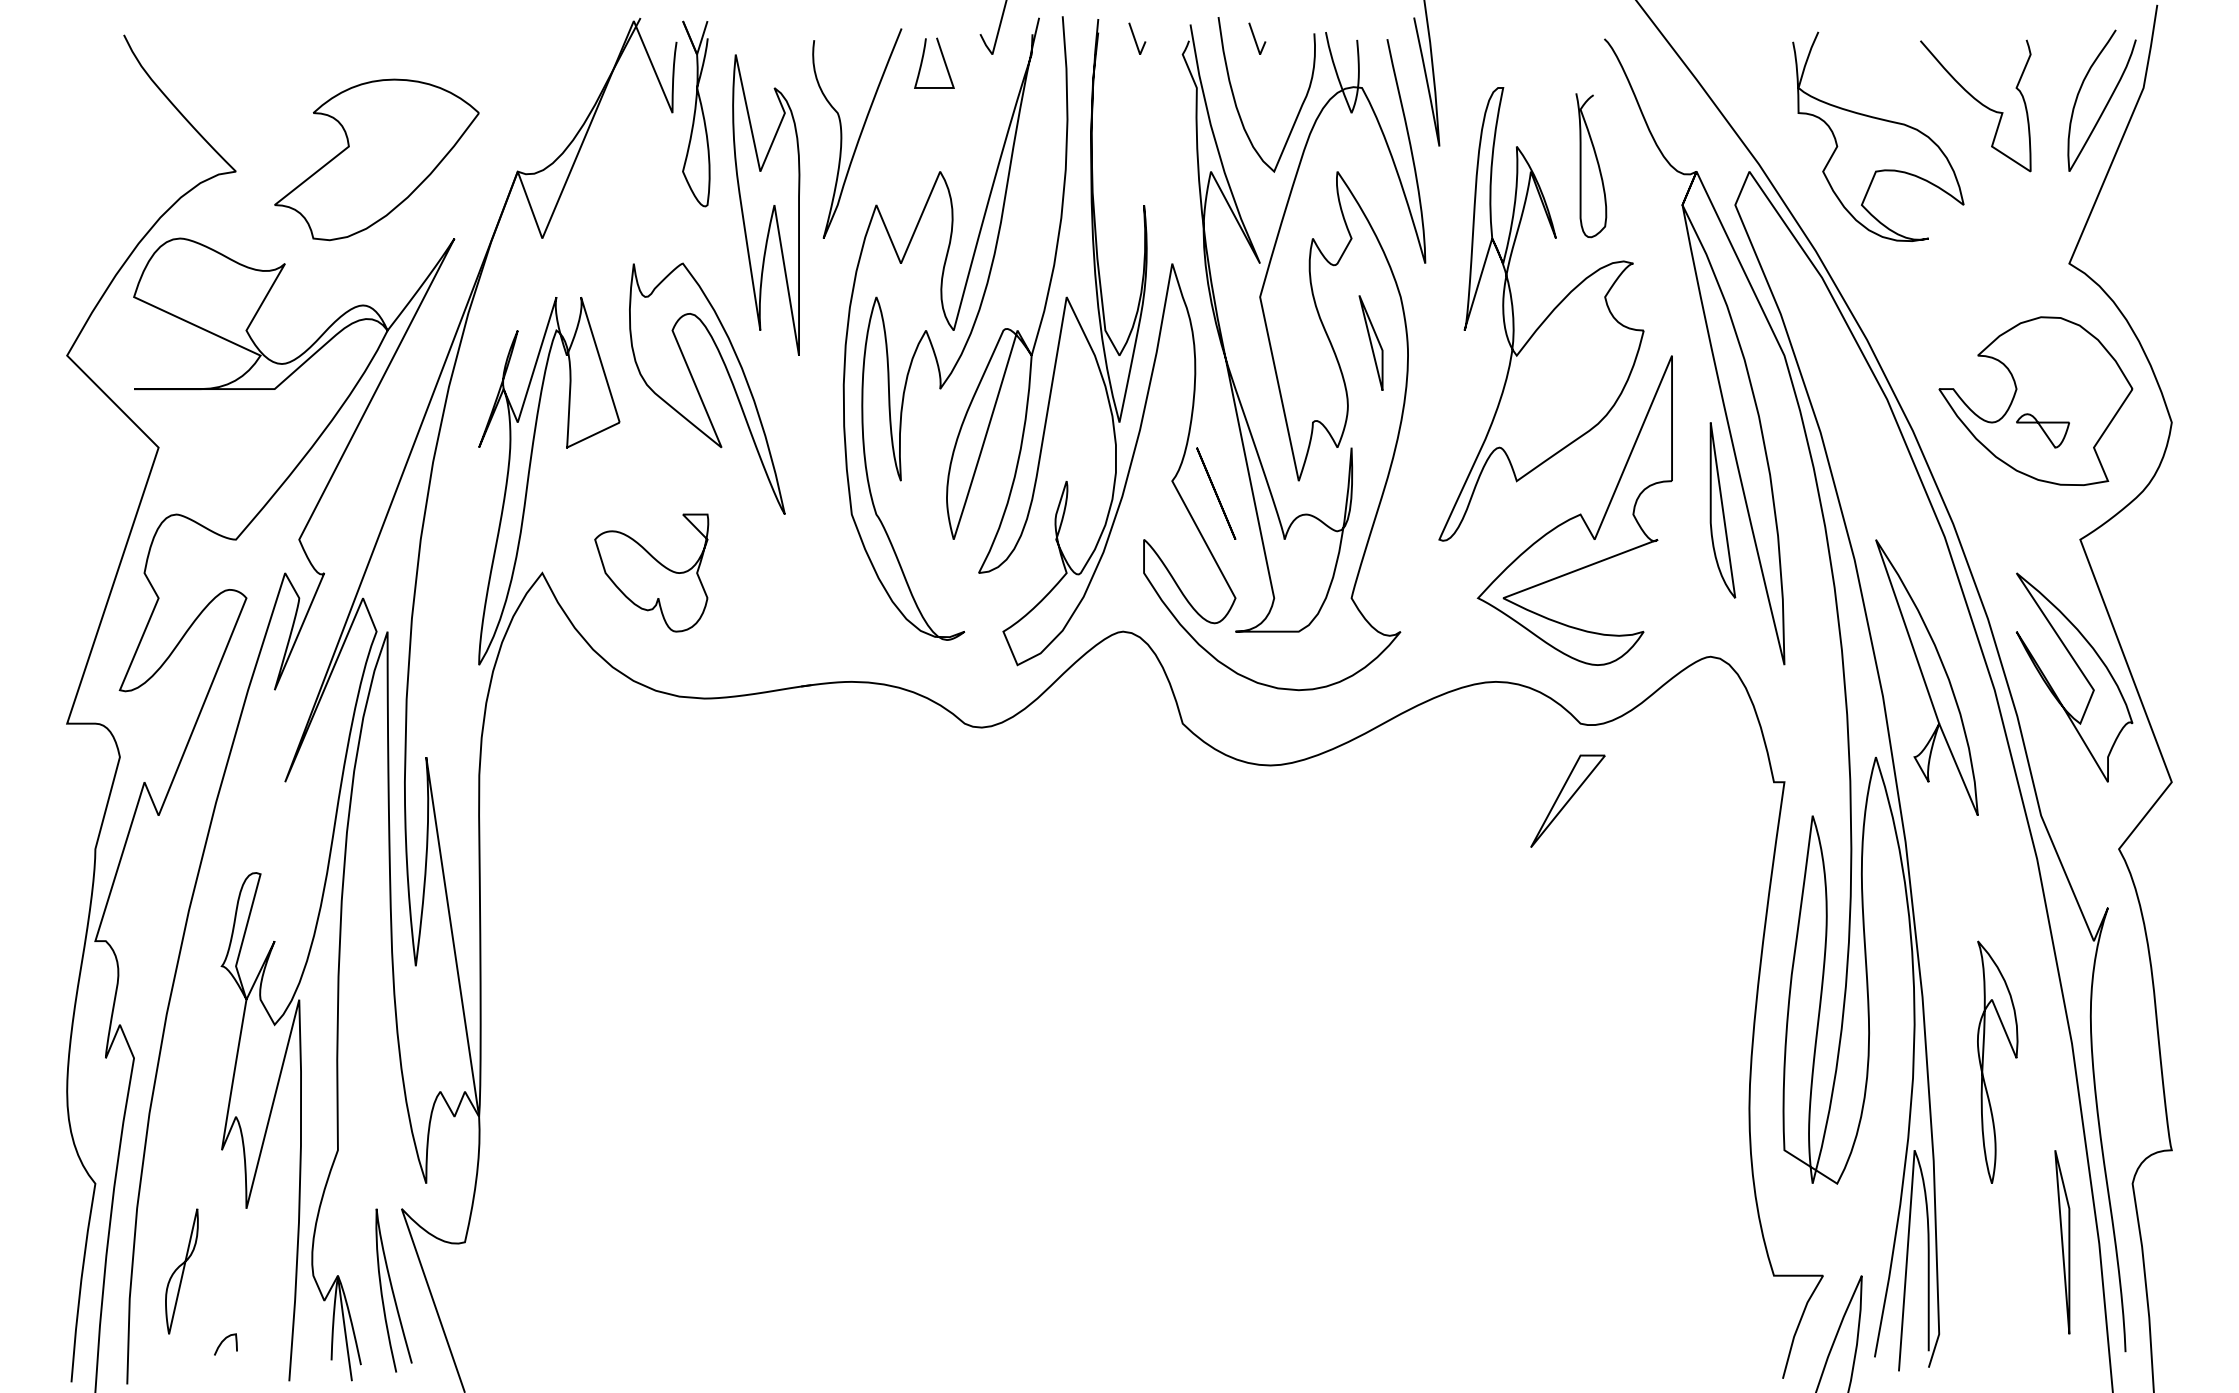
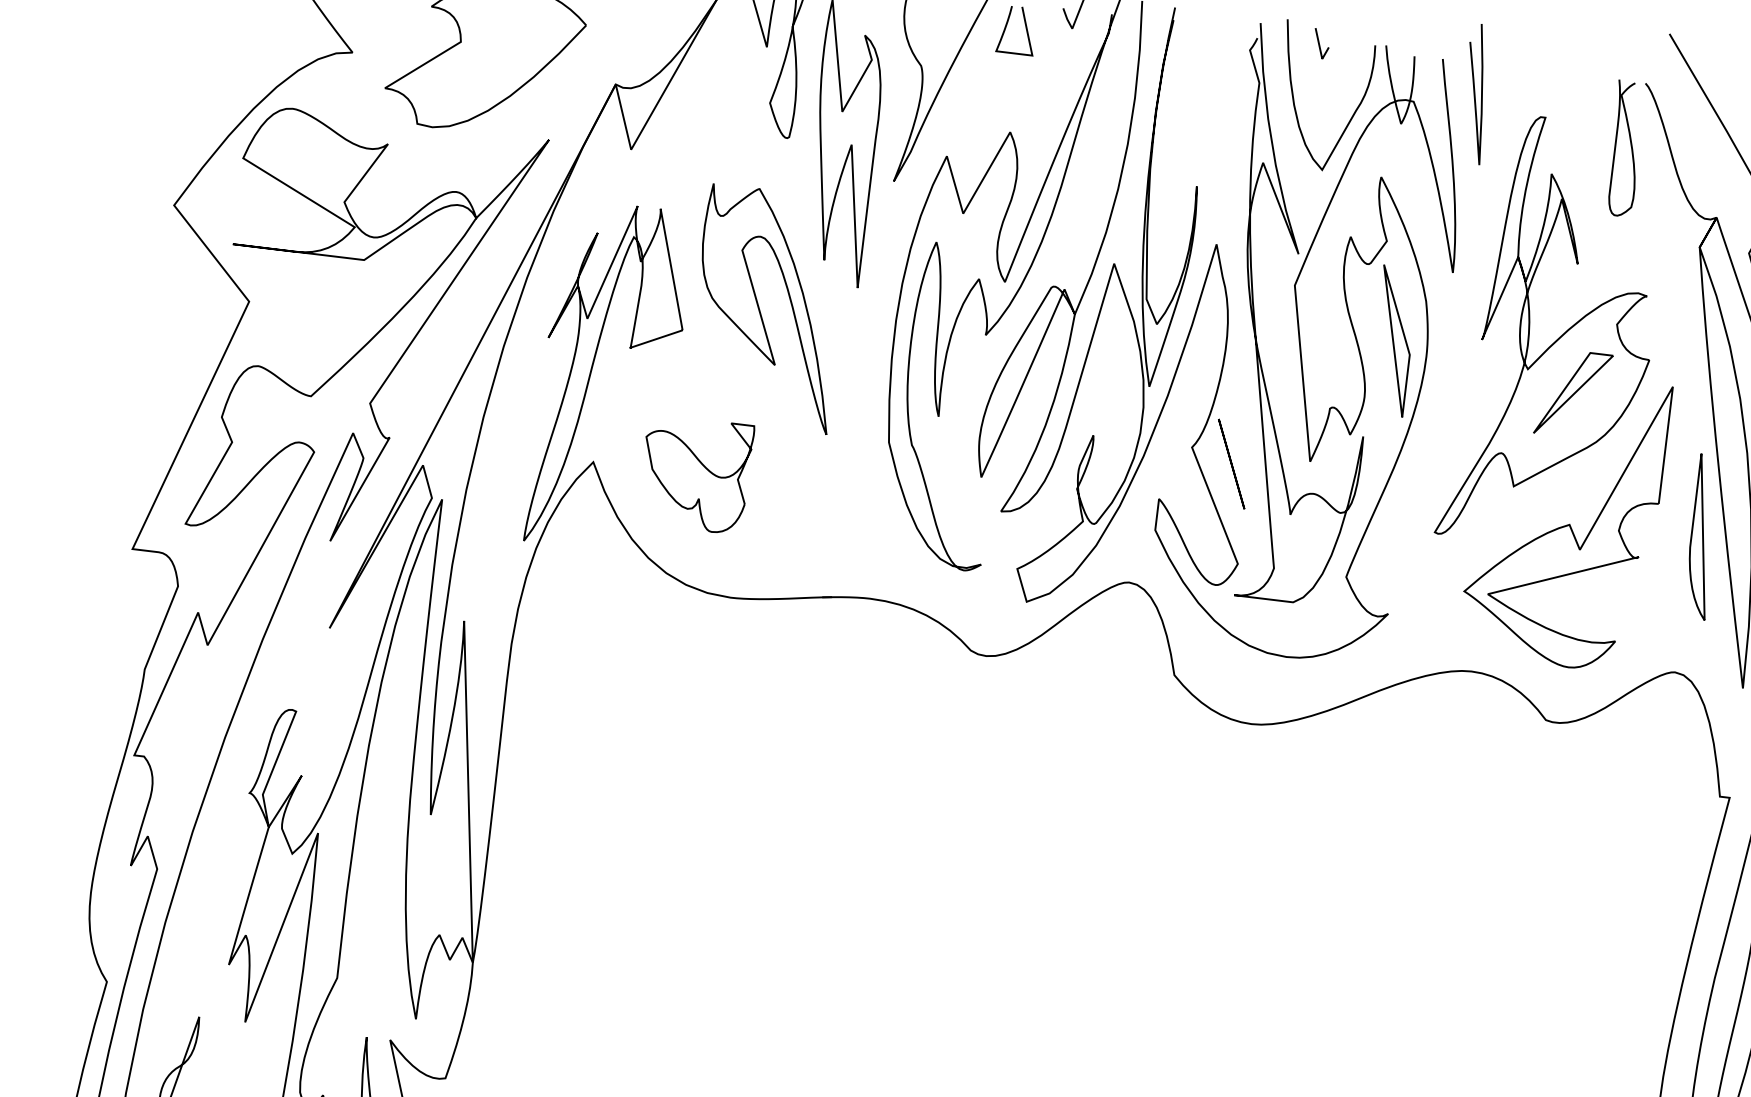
curve: (1135, 38) -> (1207, 29), removed
curve: (1597, 165) -> (1631, 149), moved
part: (1370, 342) -> (1392, 340), size x1.67
part: (1567, 800) -> (1573, 393), moved

